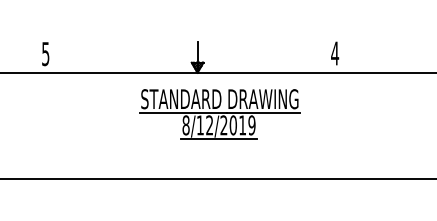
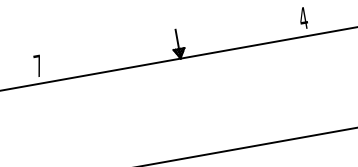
text: (45, 54) -> (38, 66), 5 -> 7
part: (219, 114) -> (207, 93), removed

